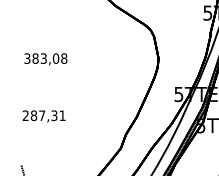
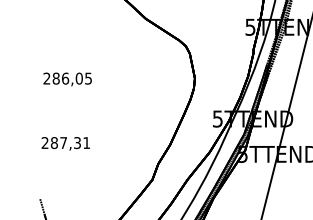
text: (45, 58) -> (67, 78), 383,08 -> 286,05

